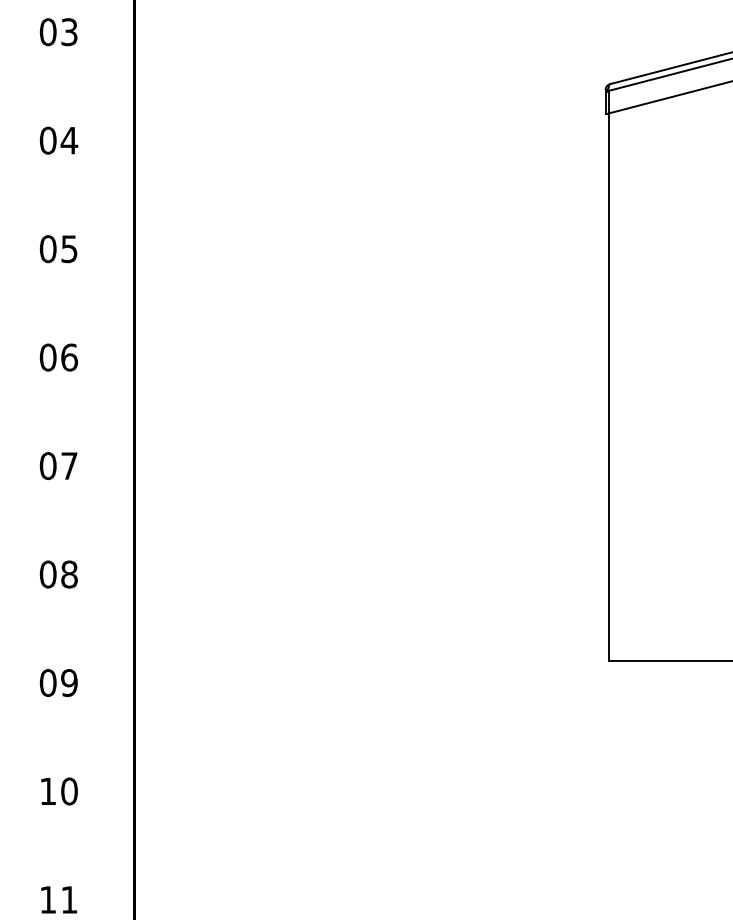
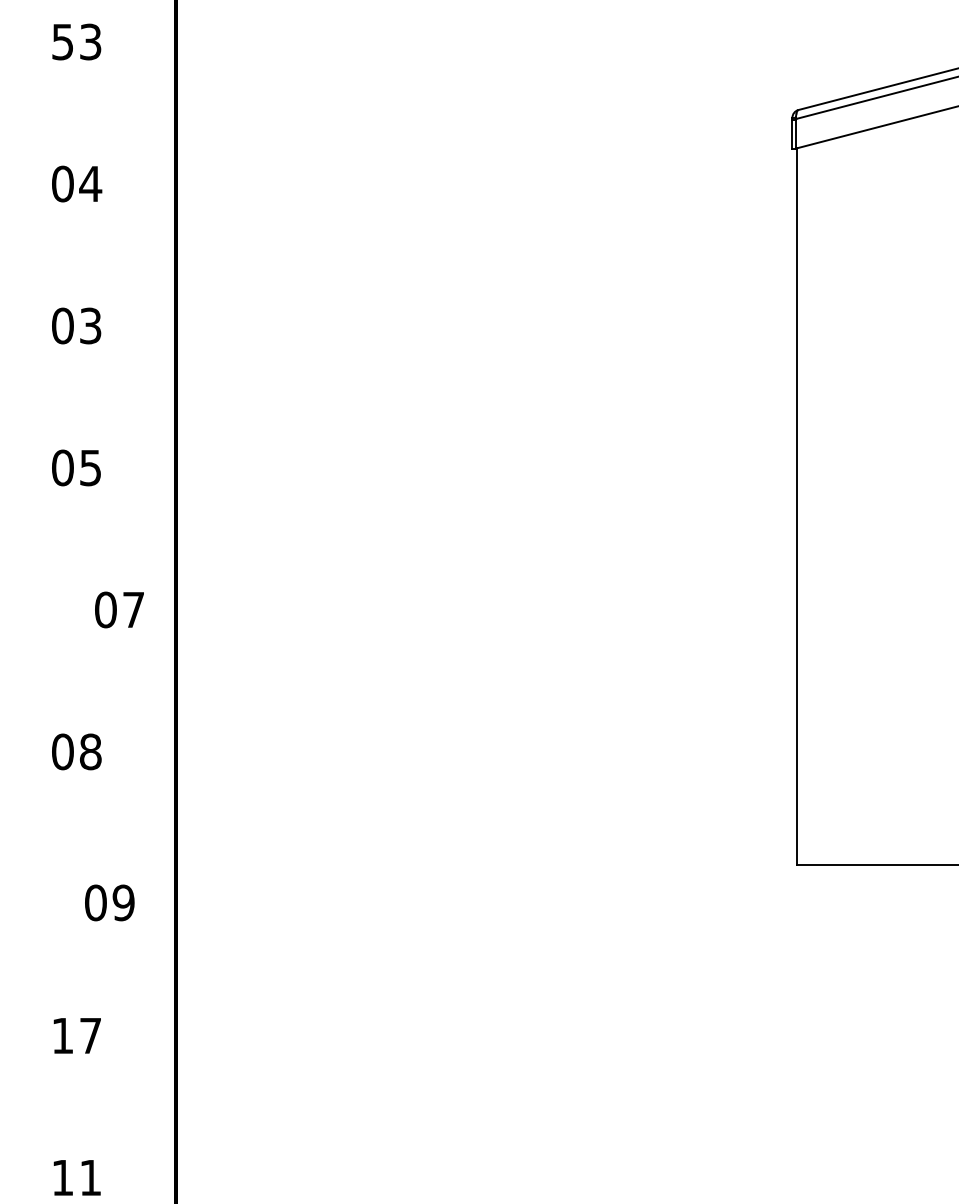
text: (47, 31) -> (62, 41), 03 -> 53
text: (70, 248) -> (91, 325), 05 -> 03
text: (69, 357) -> (90, 467), 06 -> 05
text: (58, 465) -> (119, 609), moved
text: (58, 682) -> (109, 902), moved
text: (69, 791) -> (90, 1035), 10 -> 17

